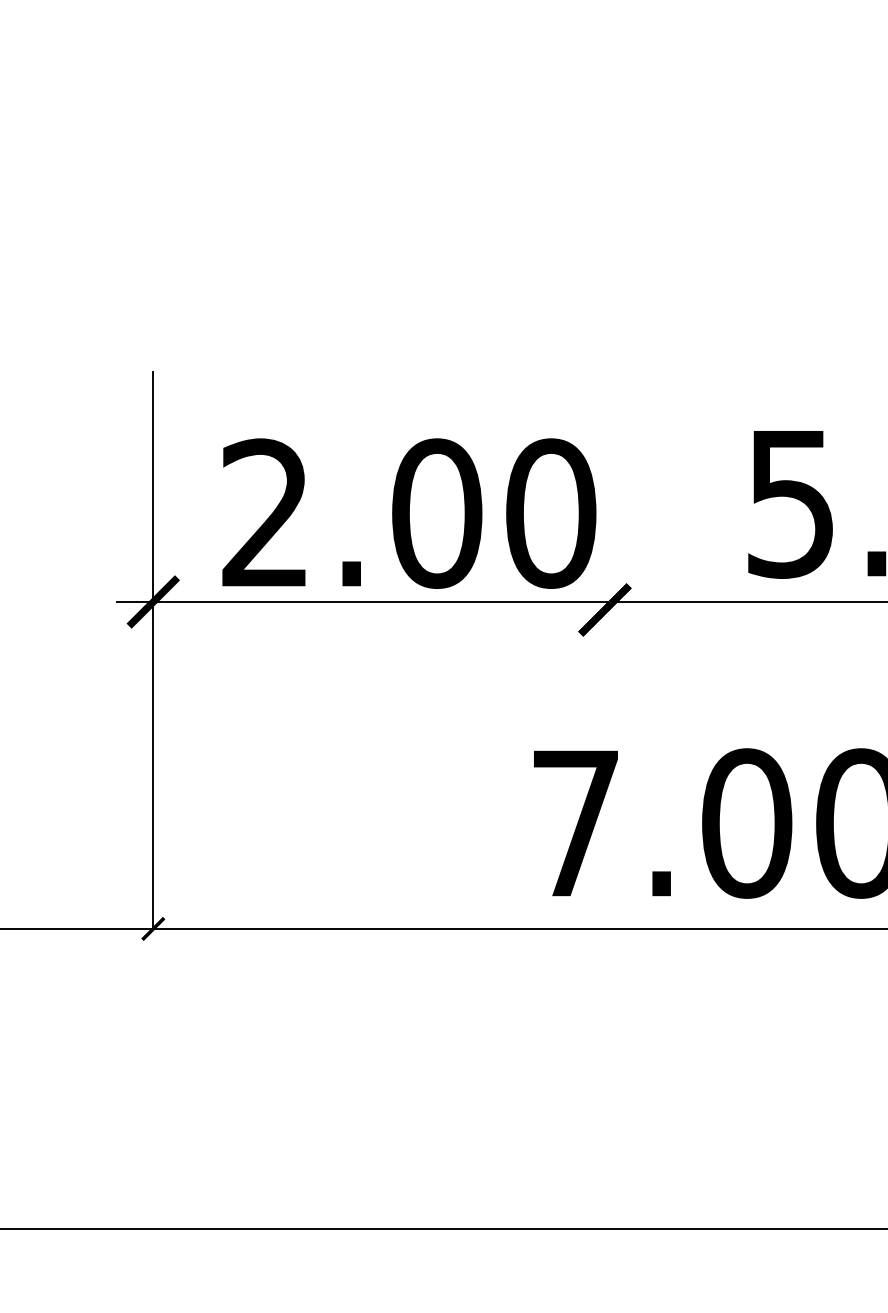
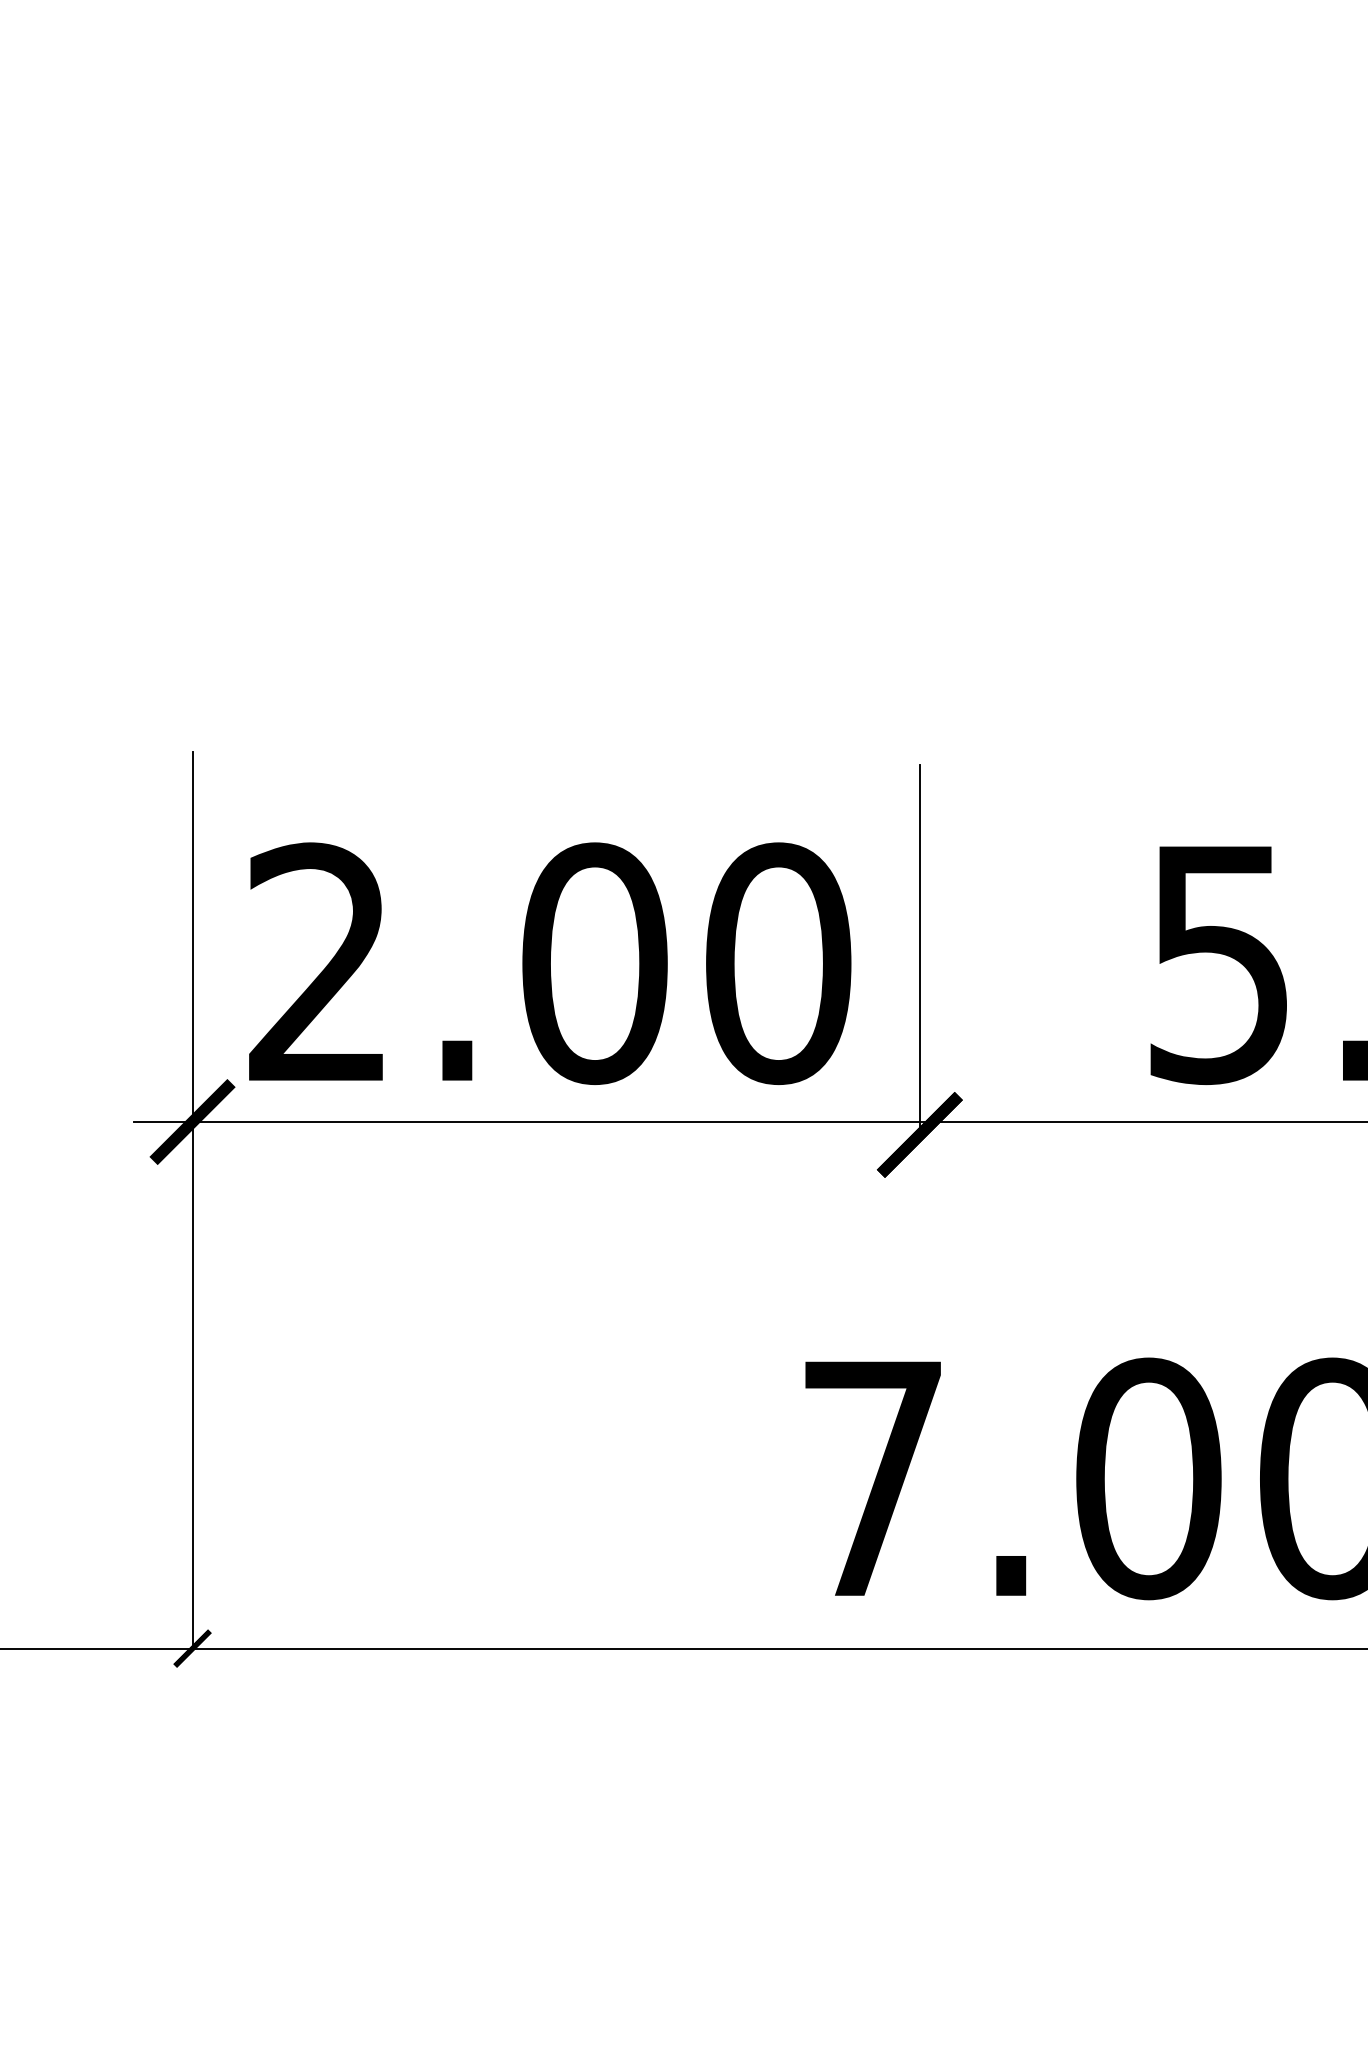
line: (604, 494) -> (919, 948), added
text: (409, 513) -> (550, 963), moved

